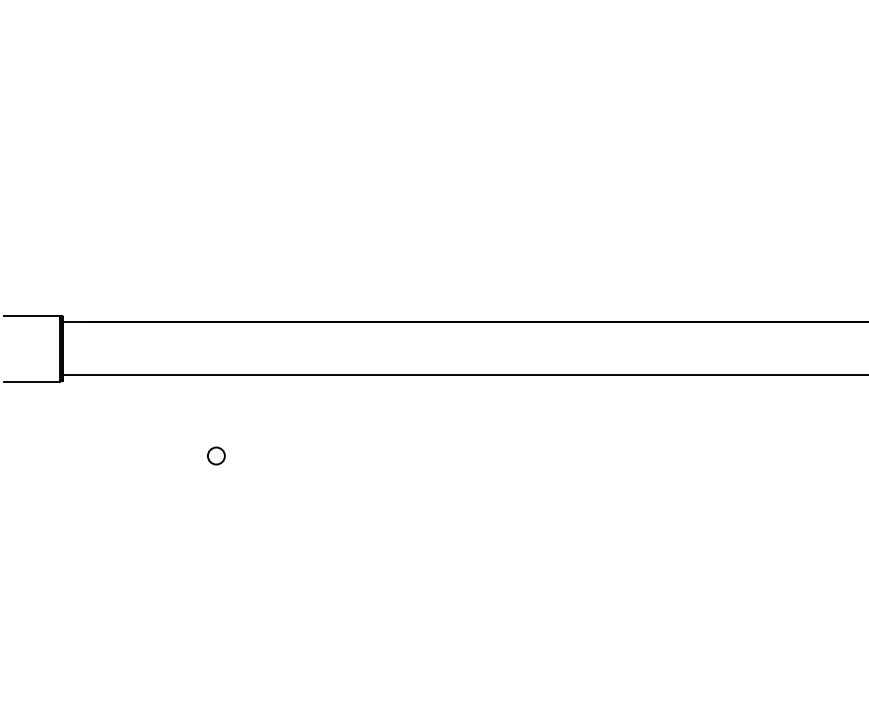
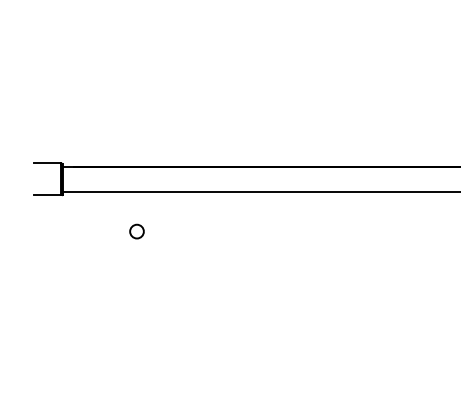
circle: (215, 455) -> (136, 231), size x1.67

